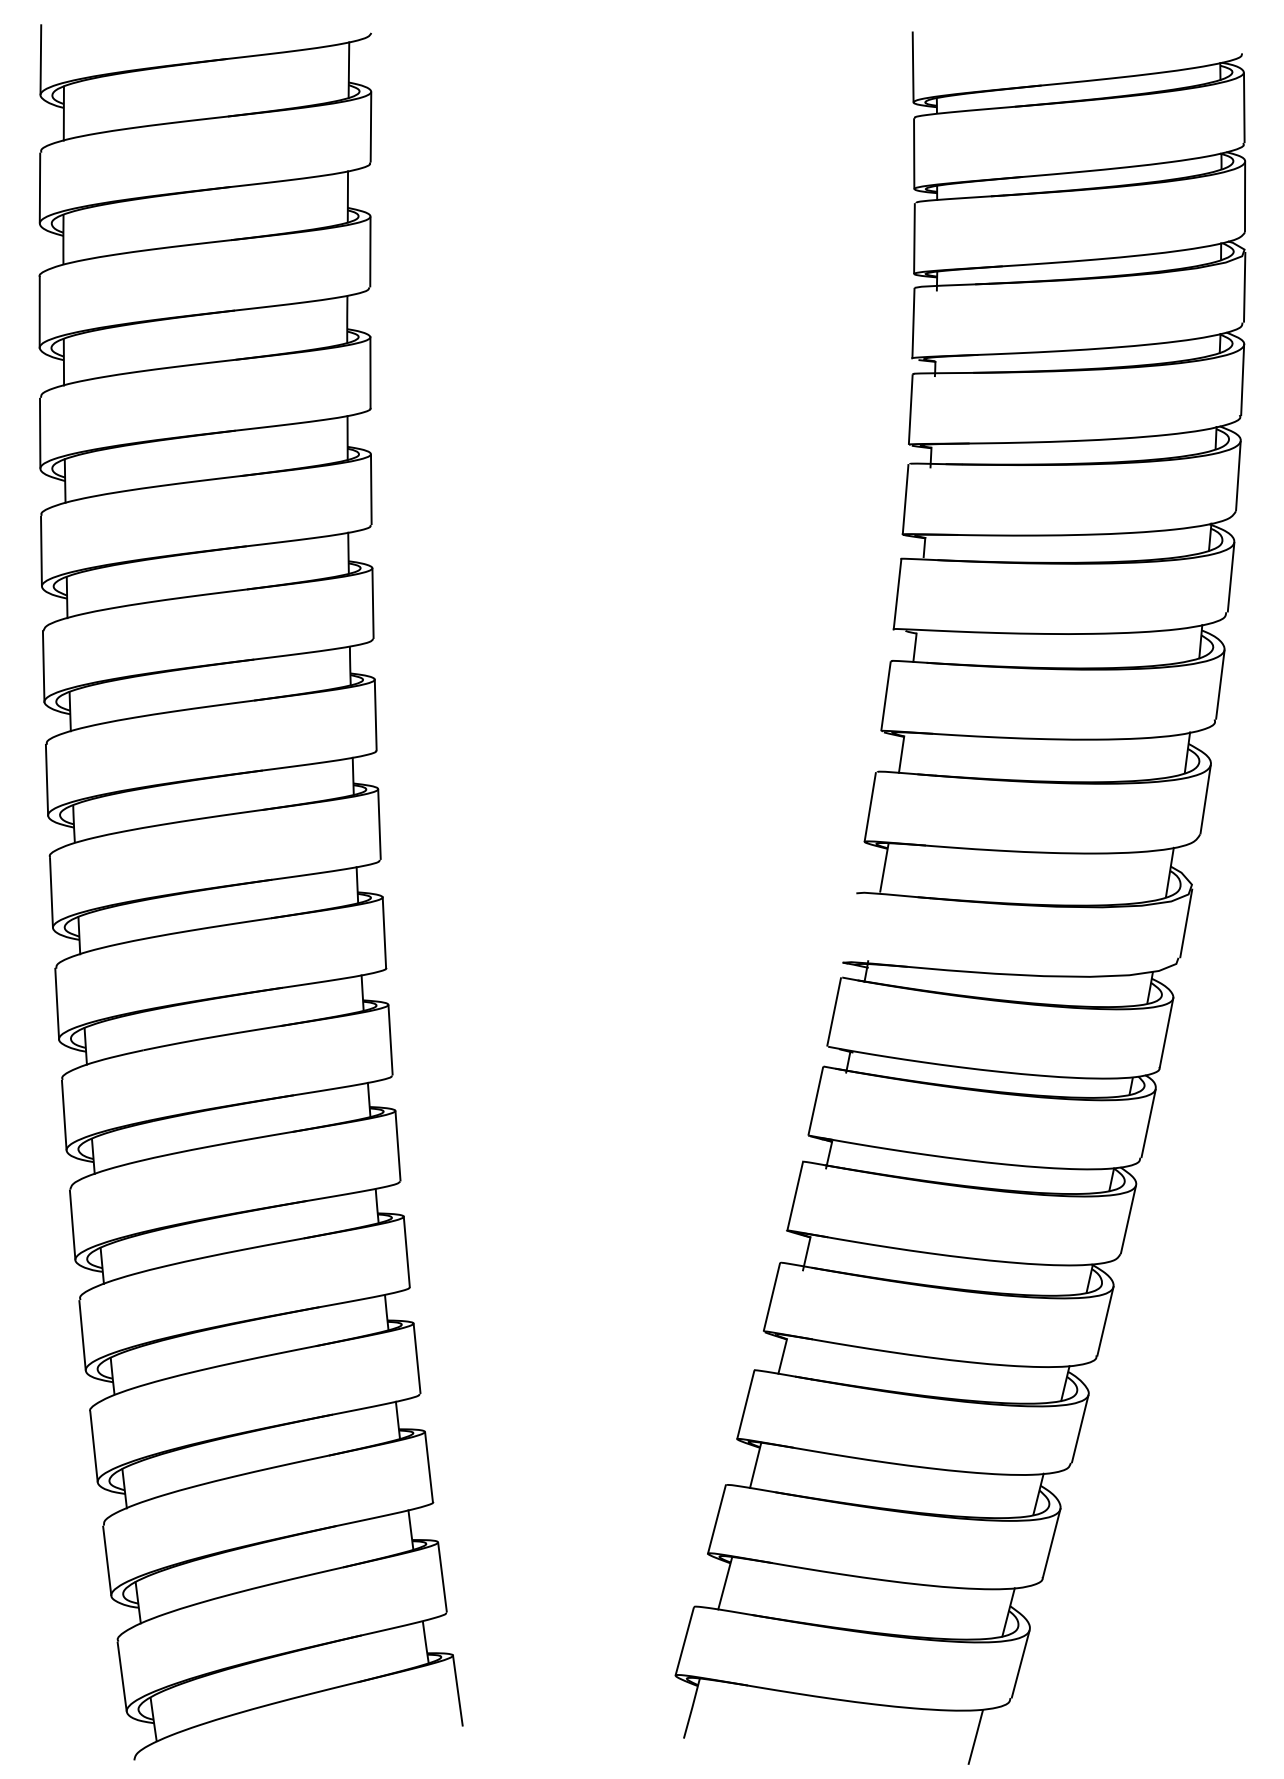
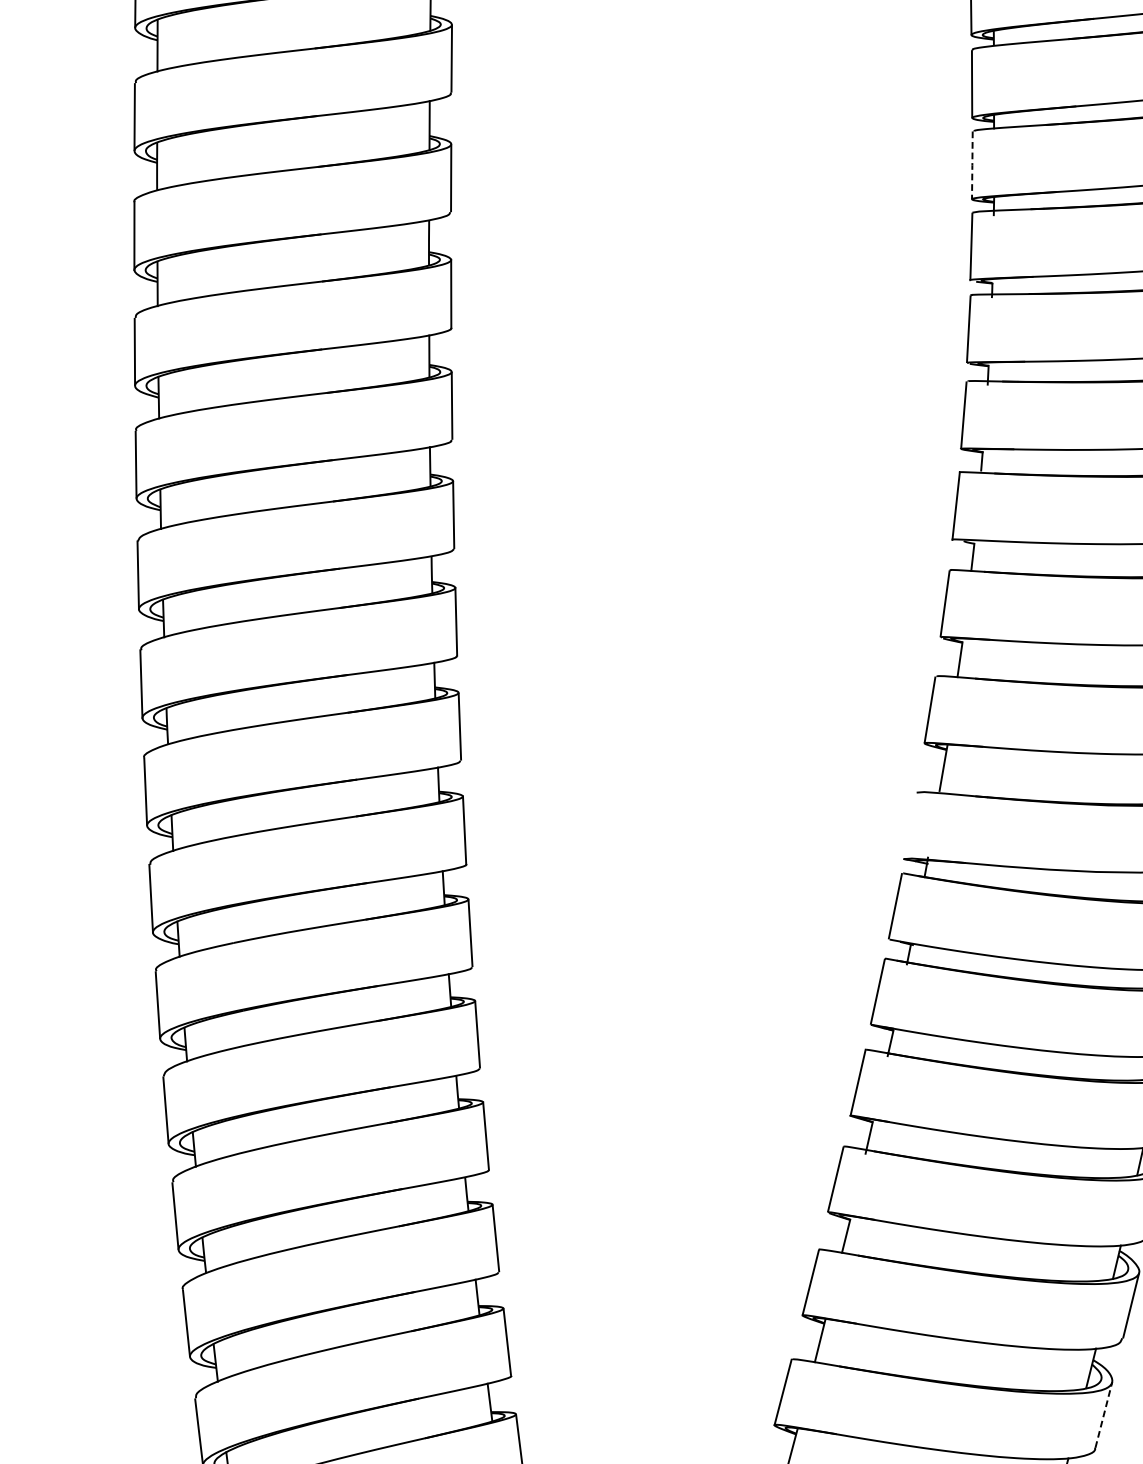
line: (914, 238) -> (972, 165), solid -> dashed
line: (1051, 1542) -> (1103, 1414), solid -> dashed

